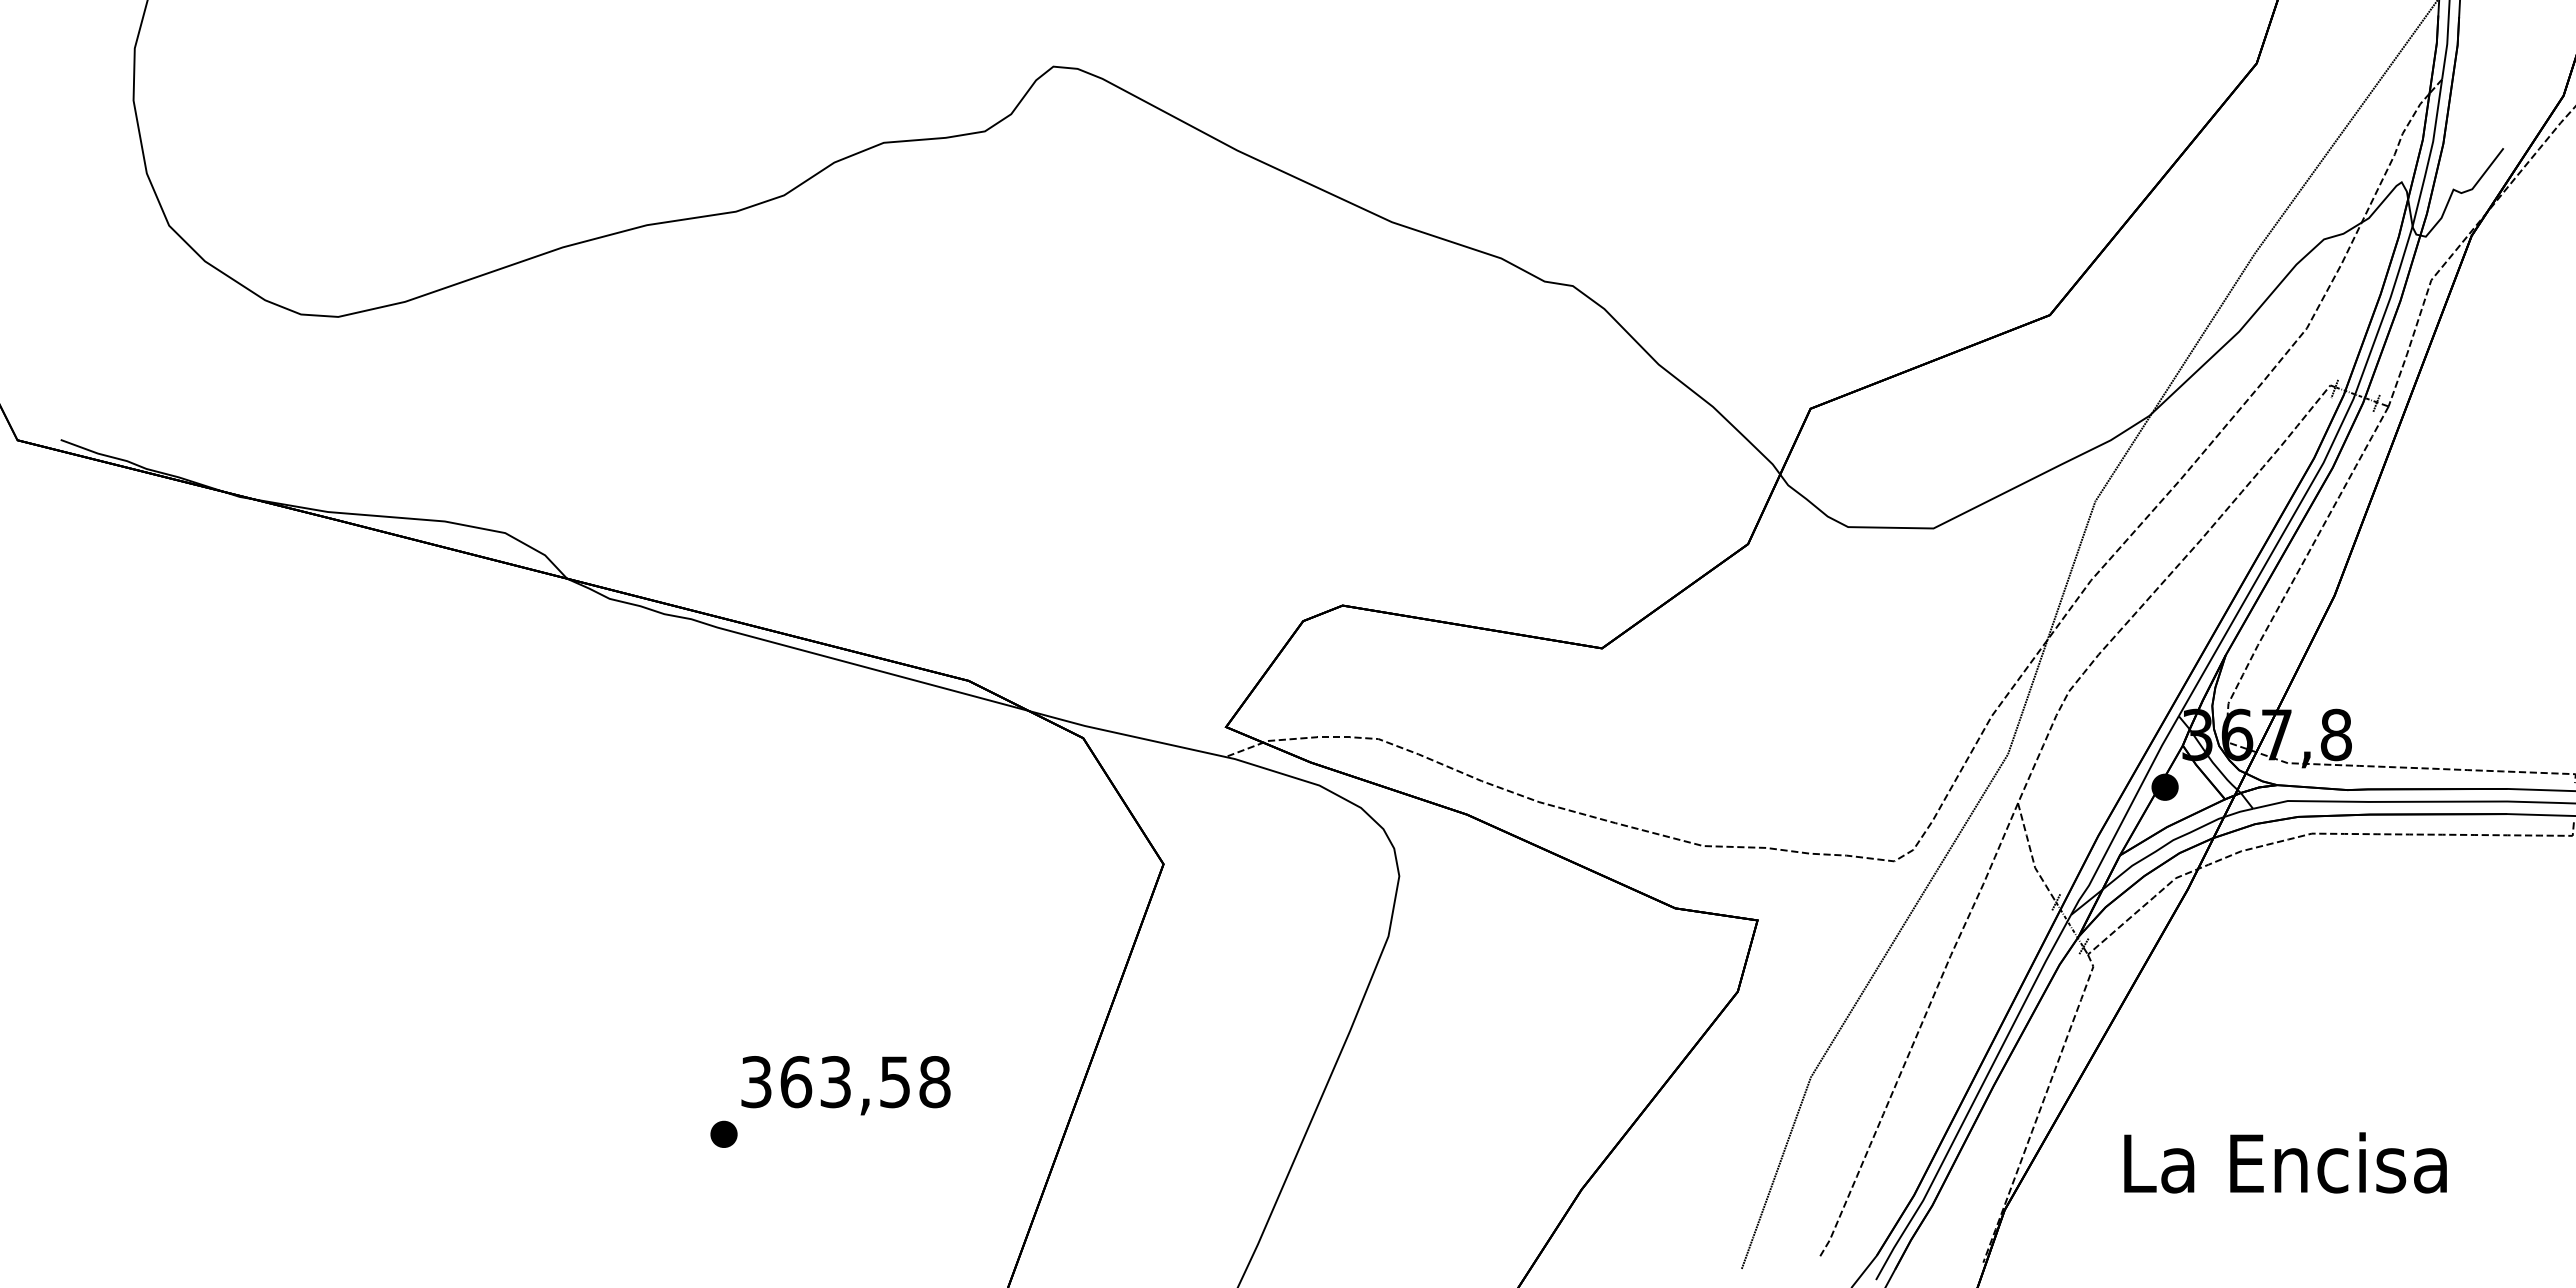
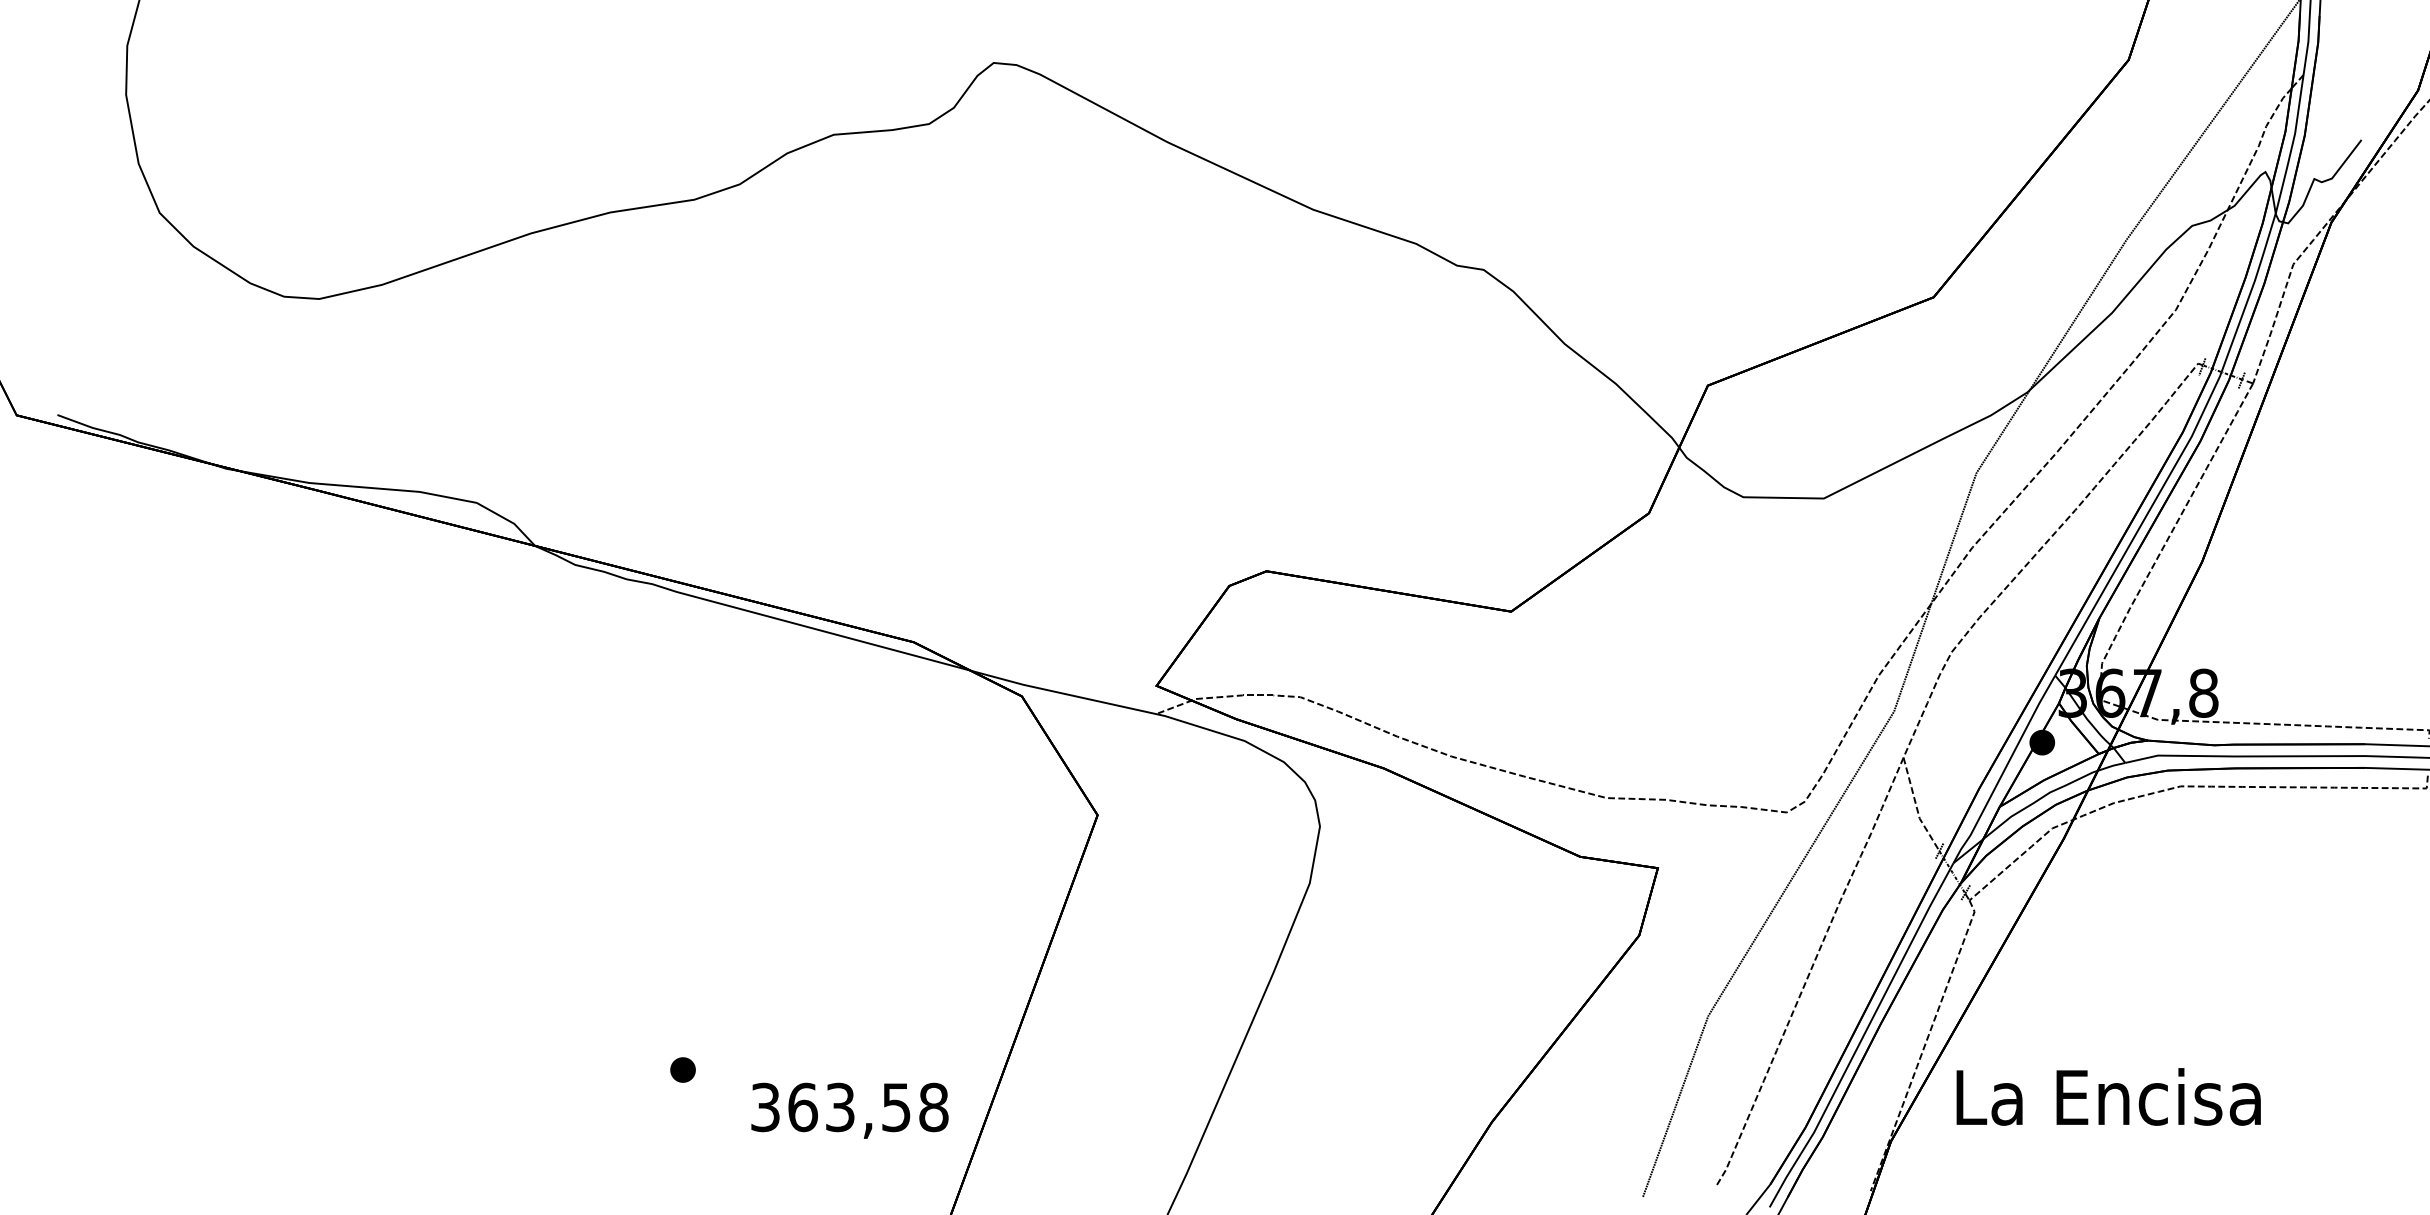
text: (845, 1085) -> (849, 1110), moved
text: (2285, 1162) -> (2108, 1096), moved

